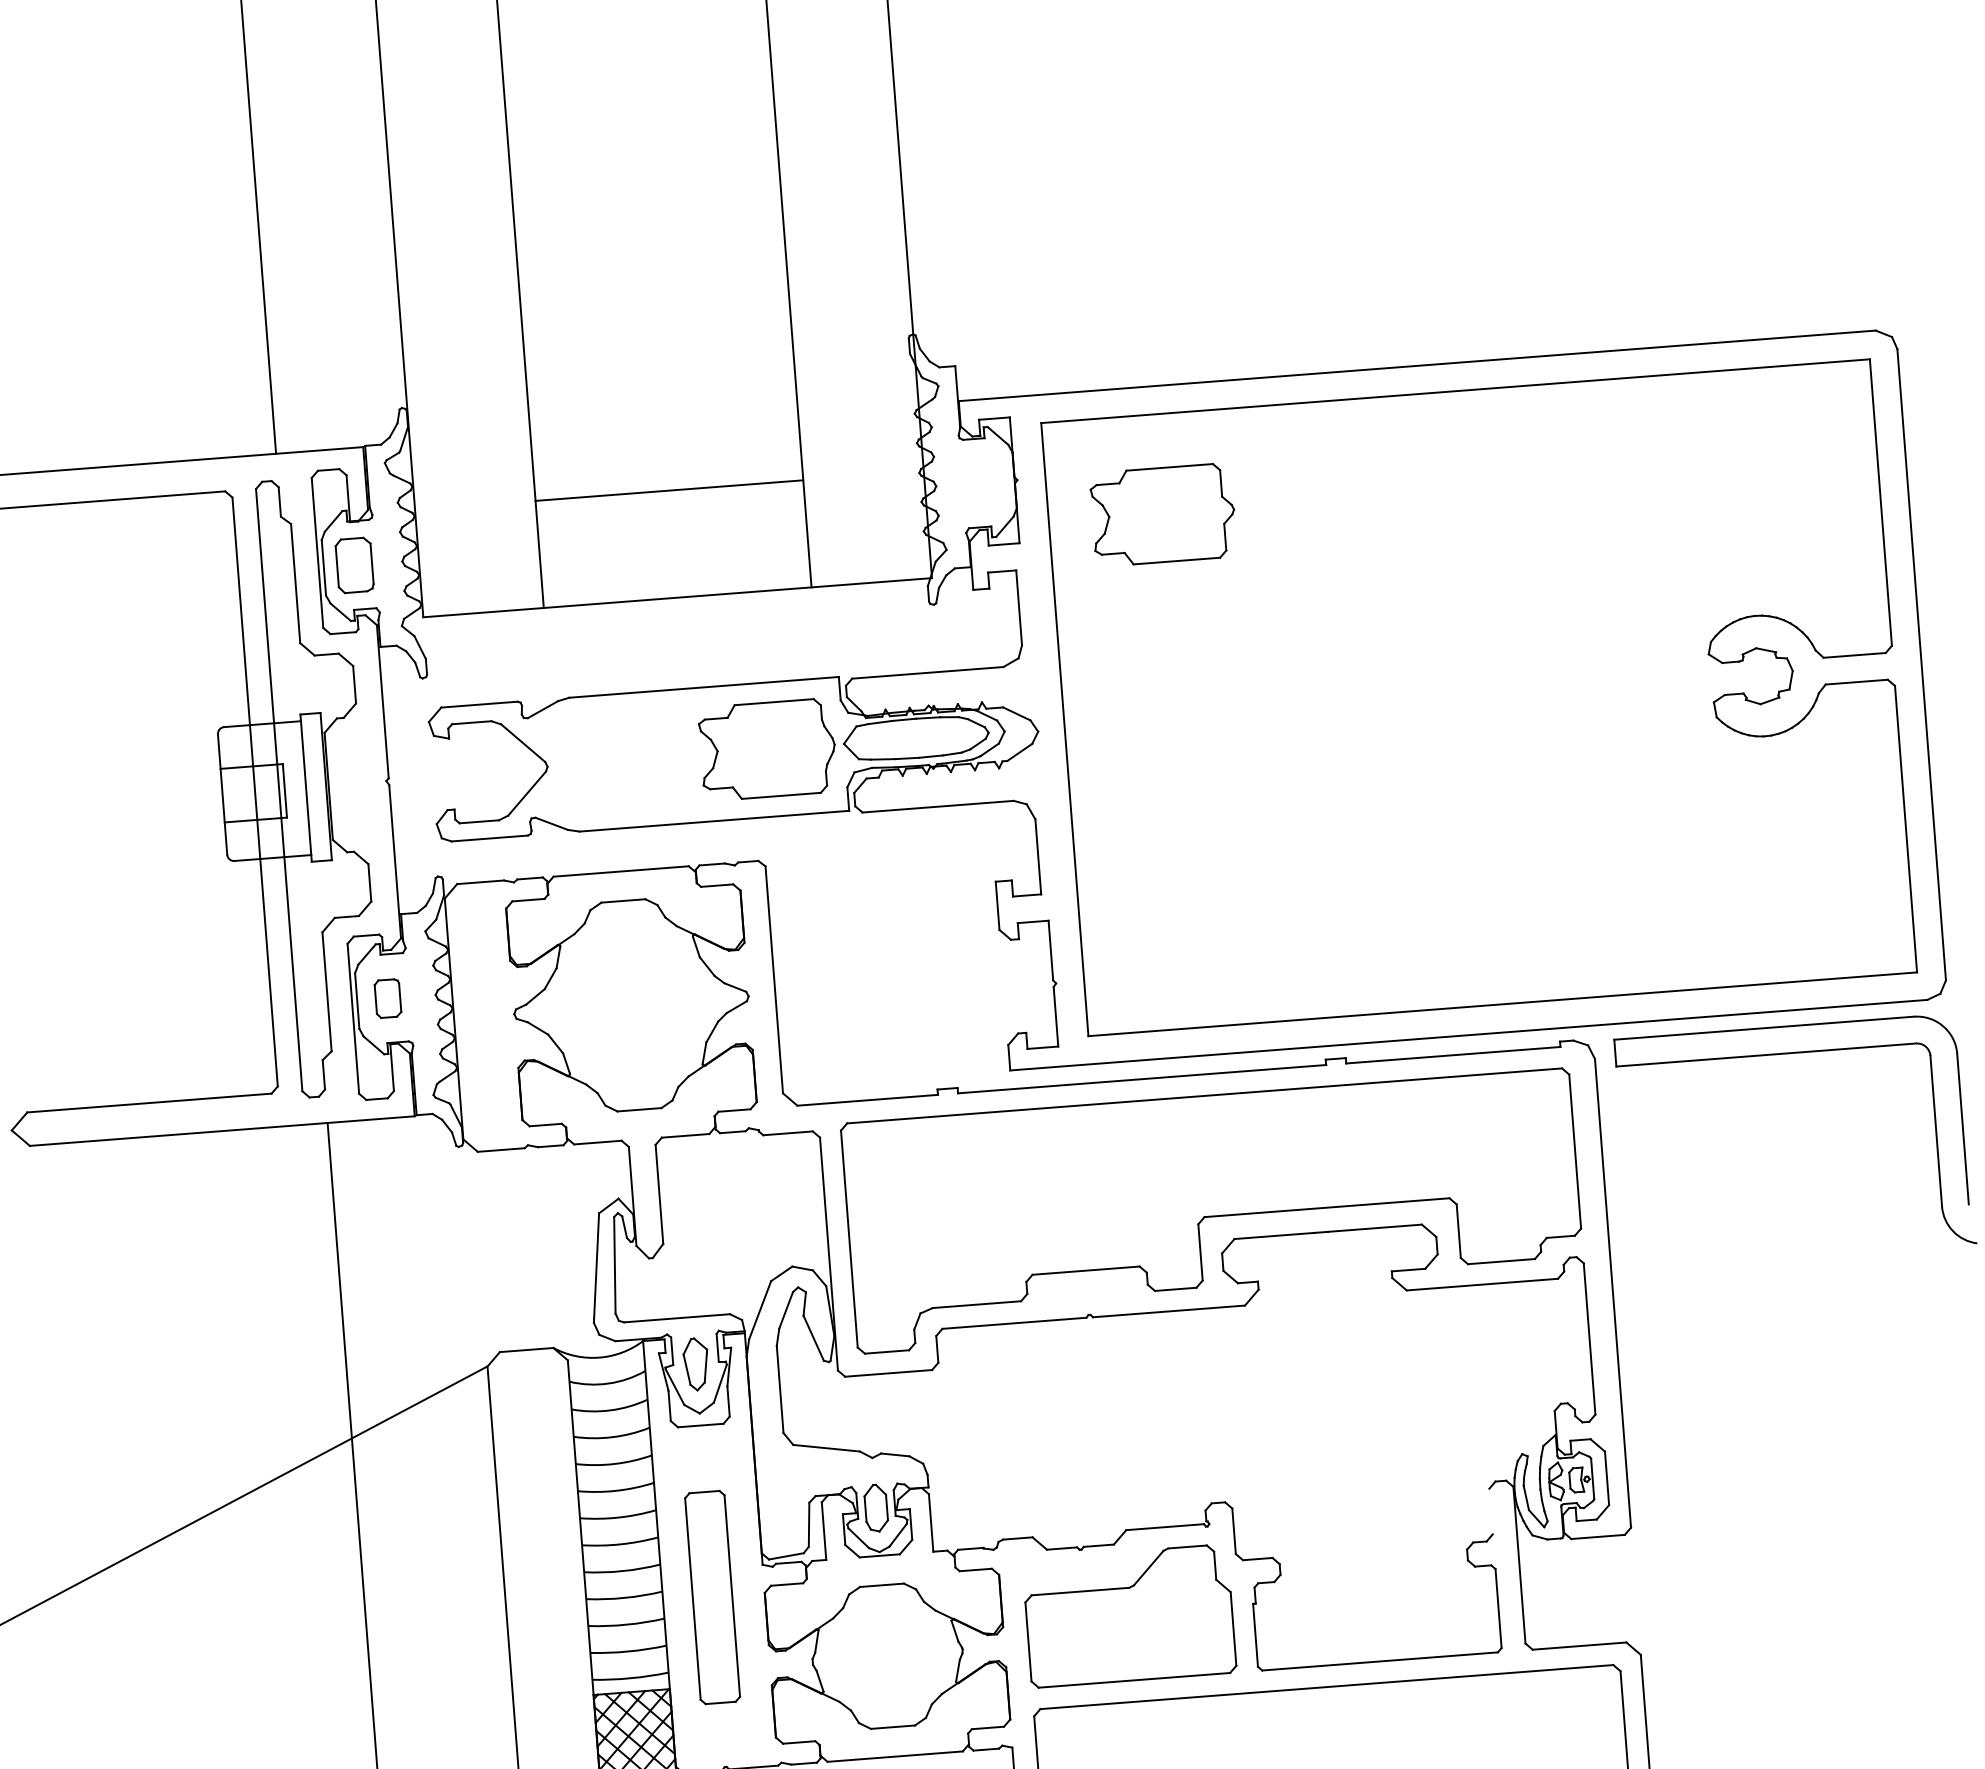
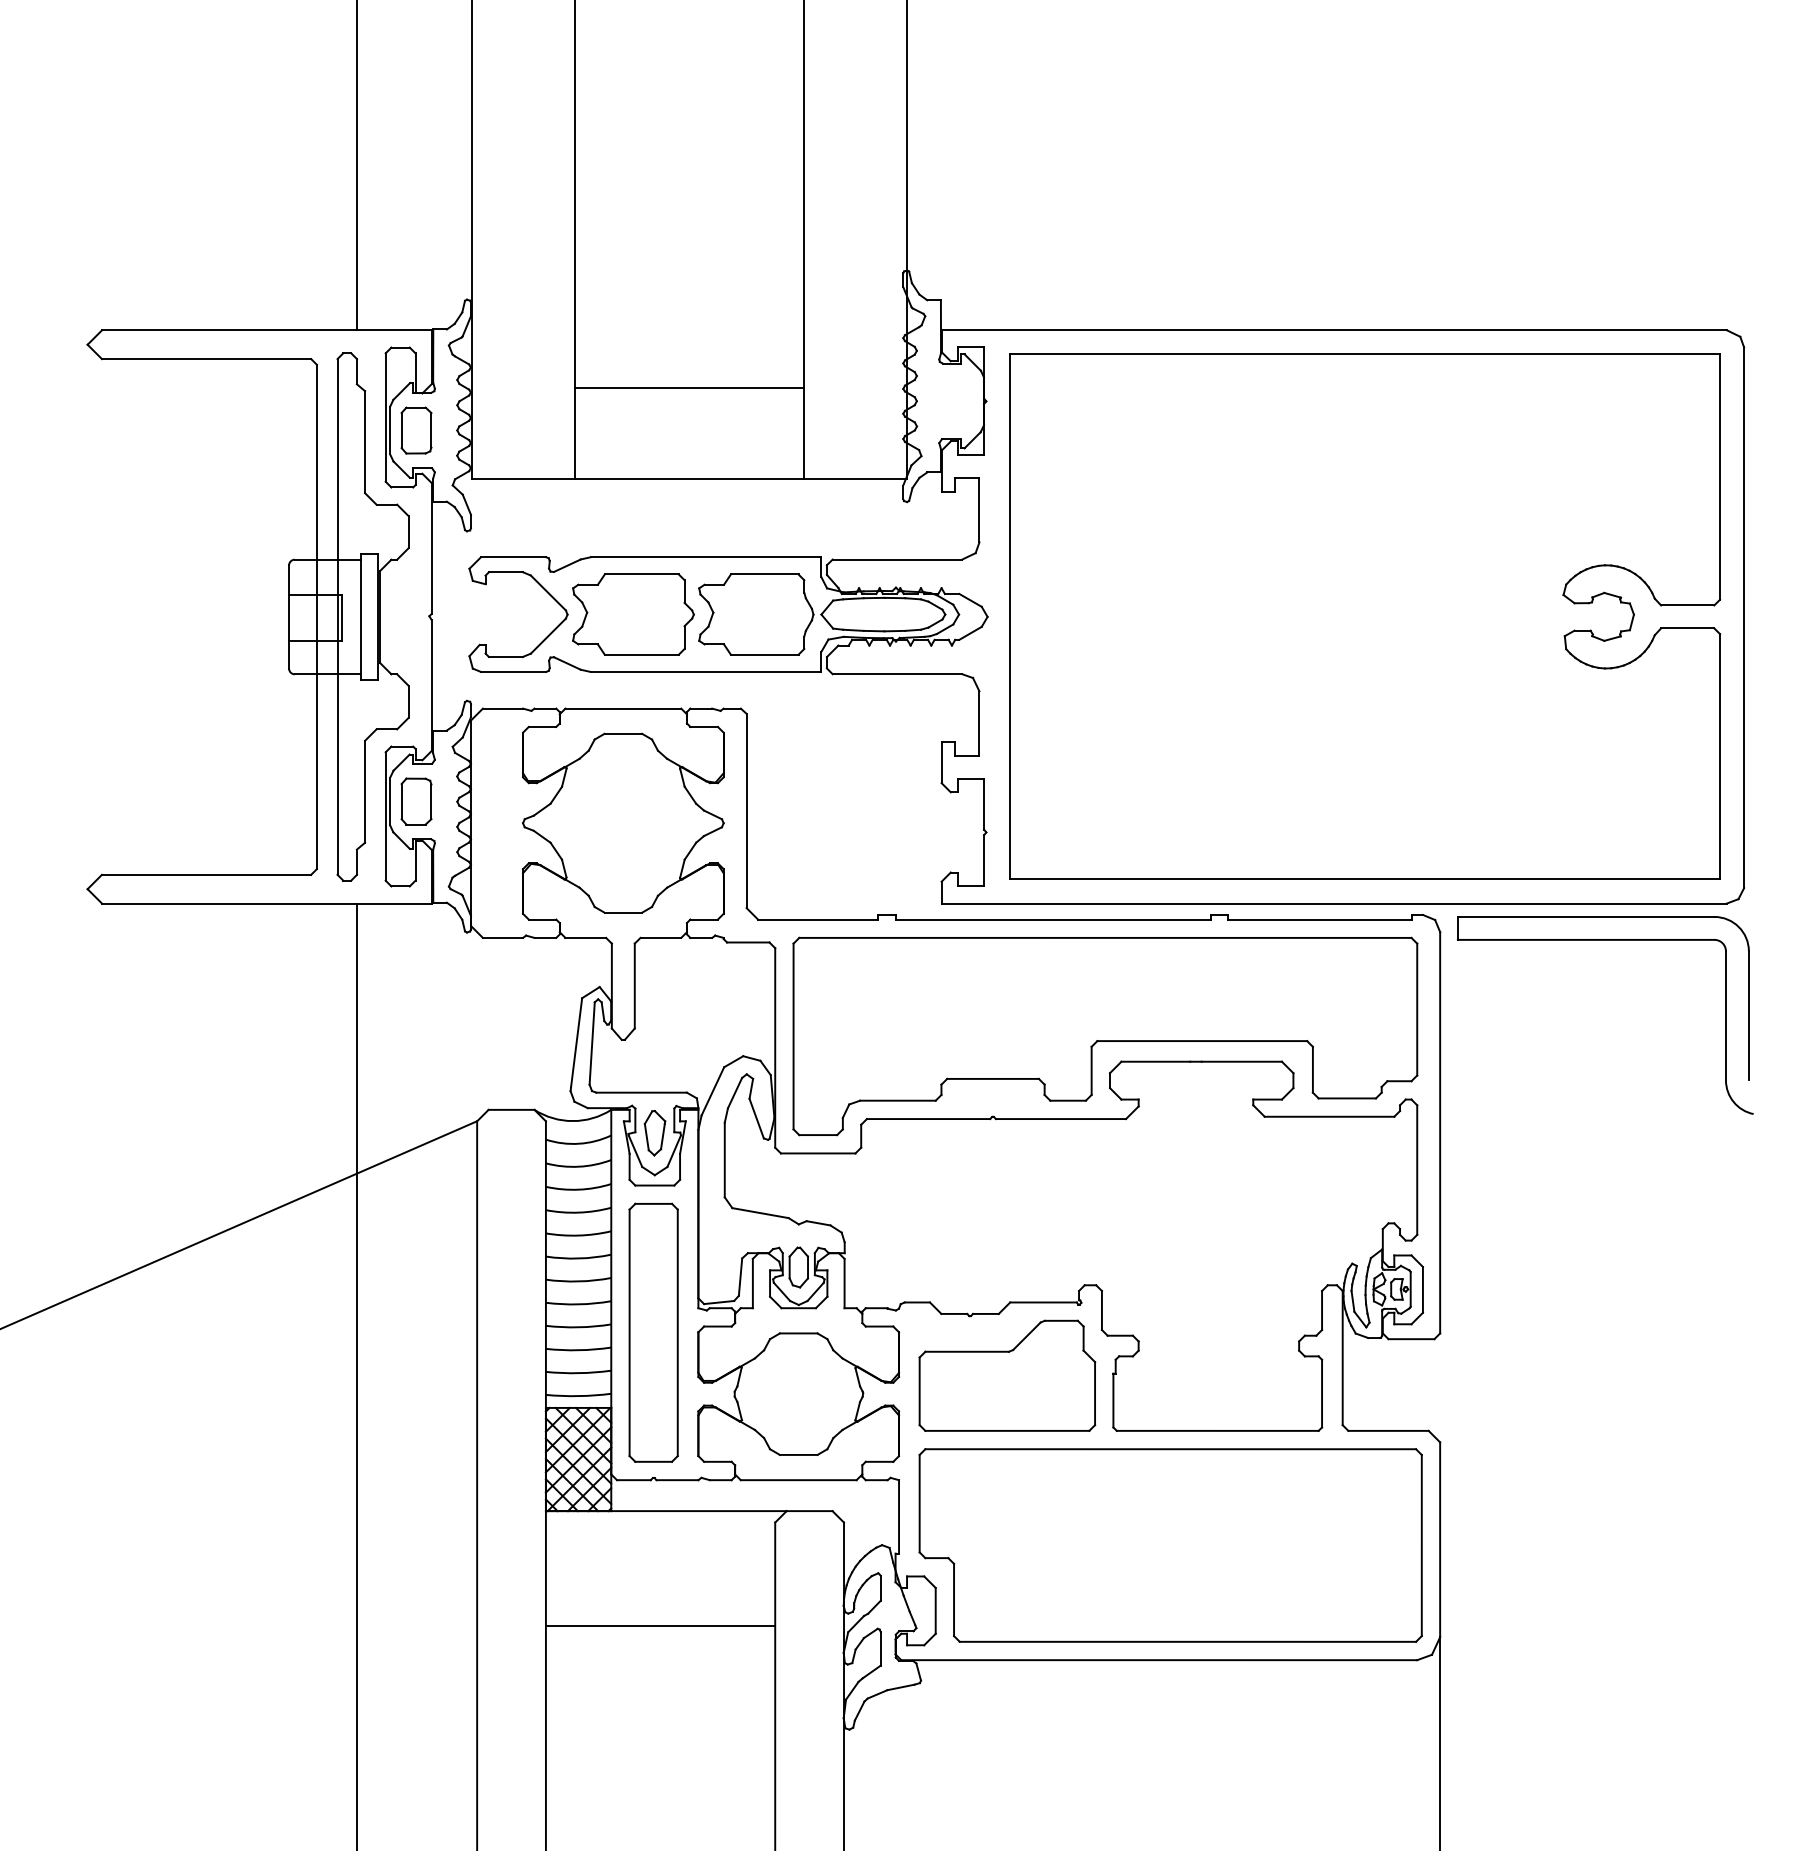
part: (1163, 514) -> (633, 614), moved
part: (387, 998) -> (416, 801), size x1.43
line: (1491, 1511) -> (1322, 1310), added
part: (712, 1597) -> (653, 1332), size x1.43

